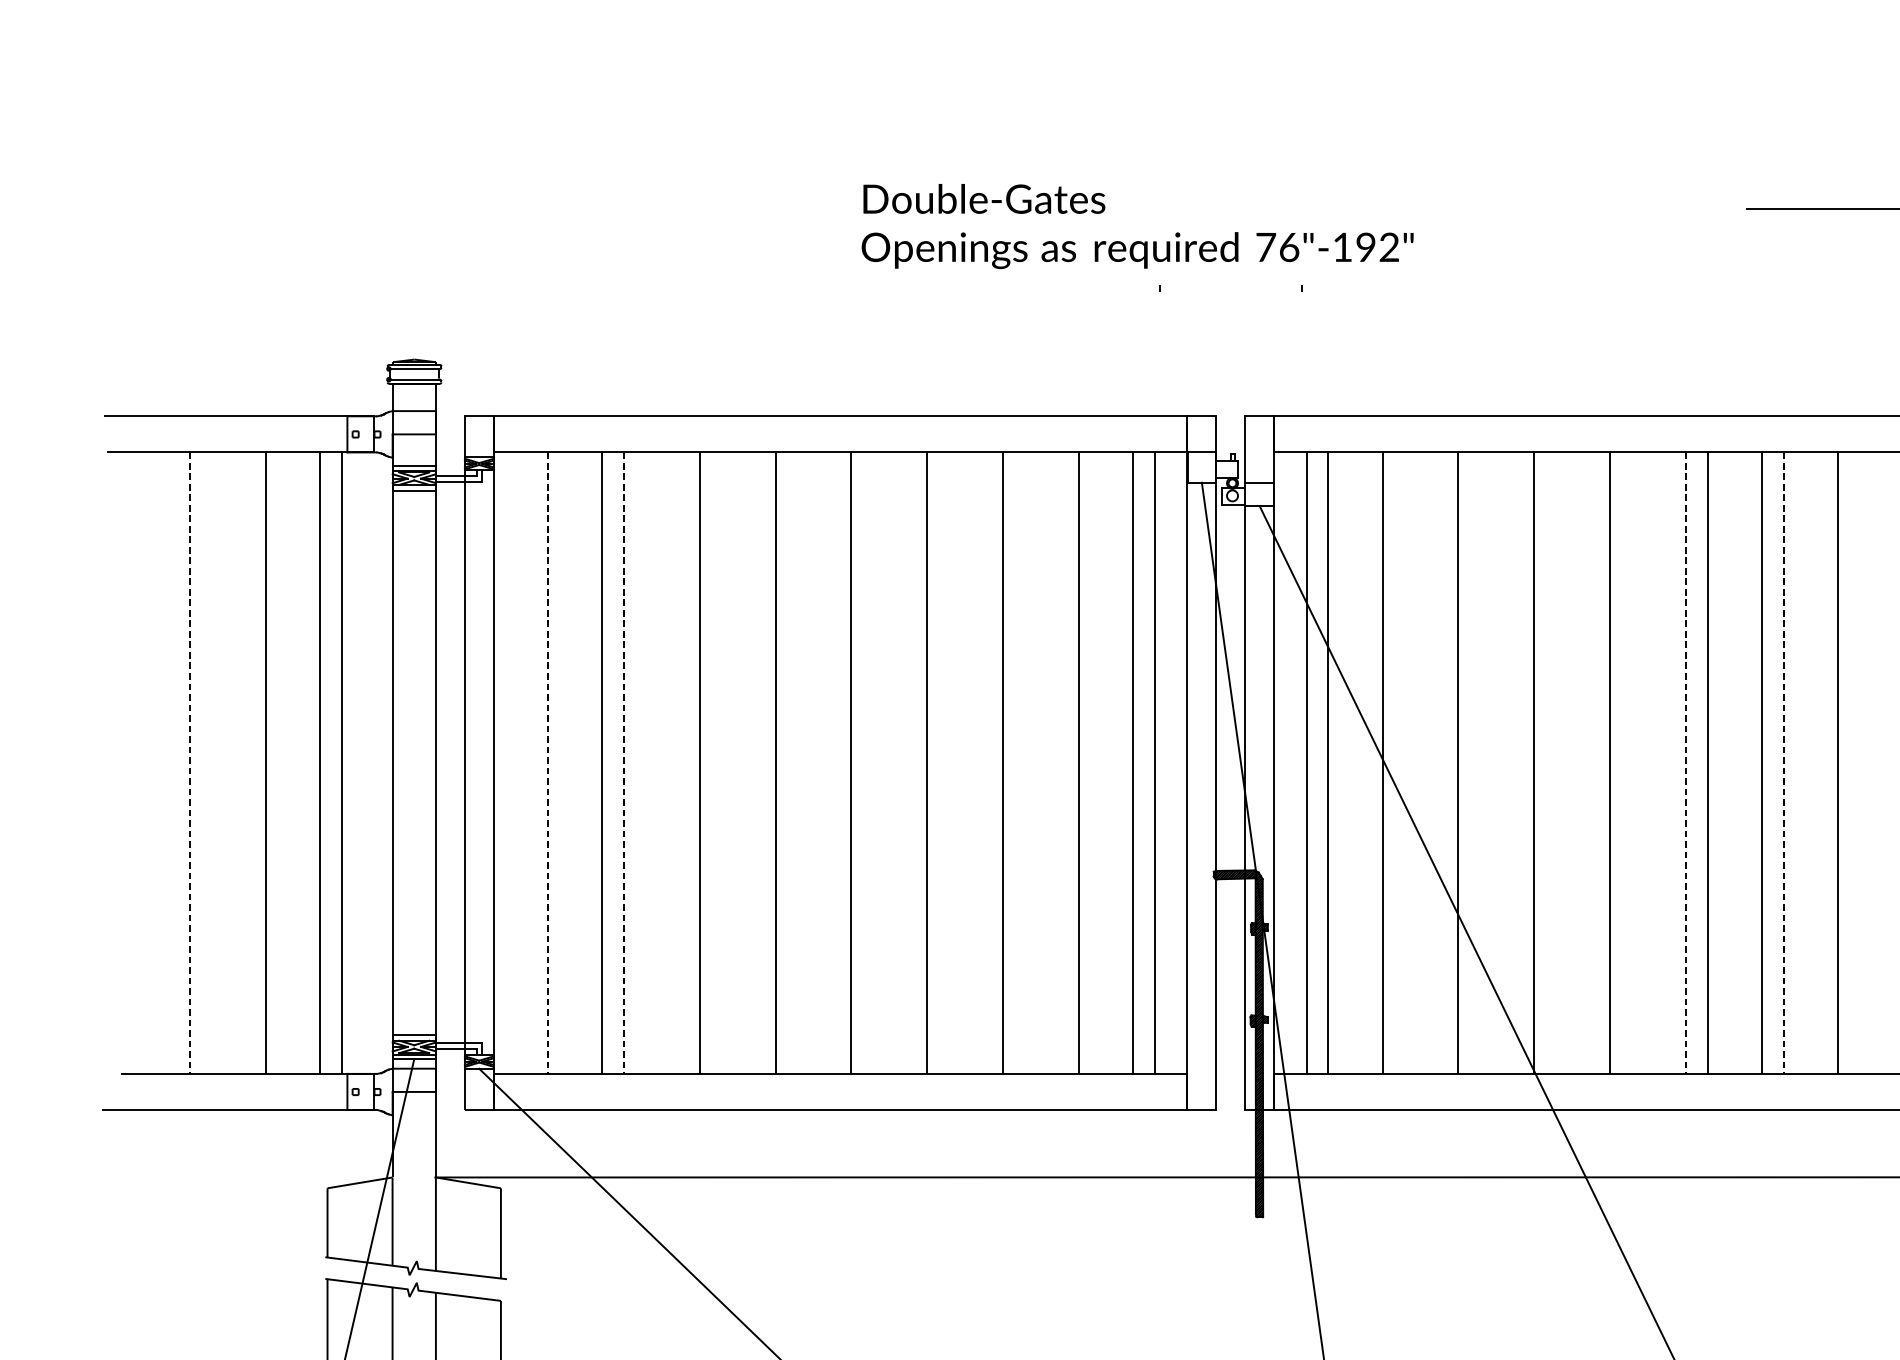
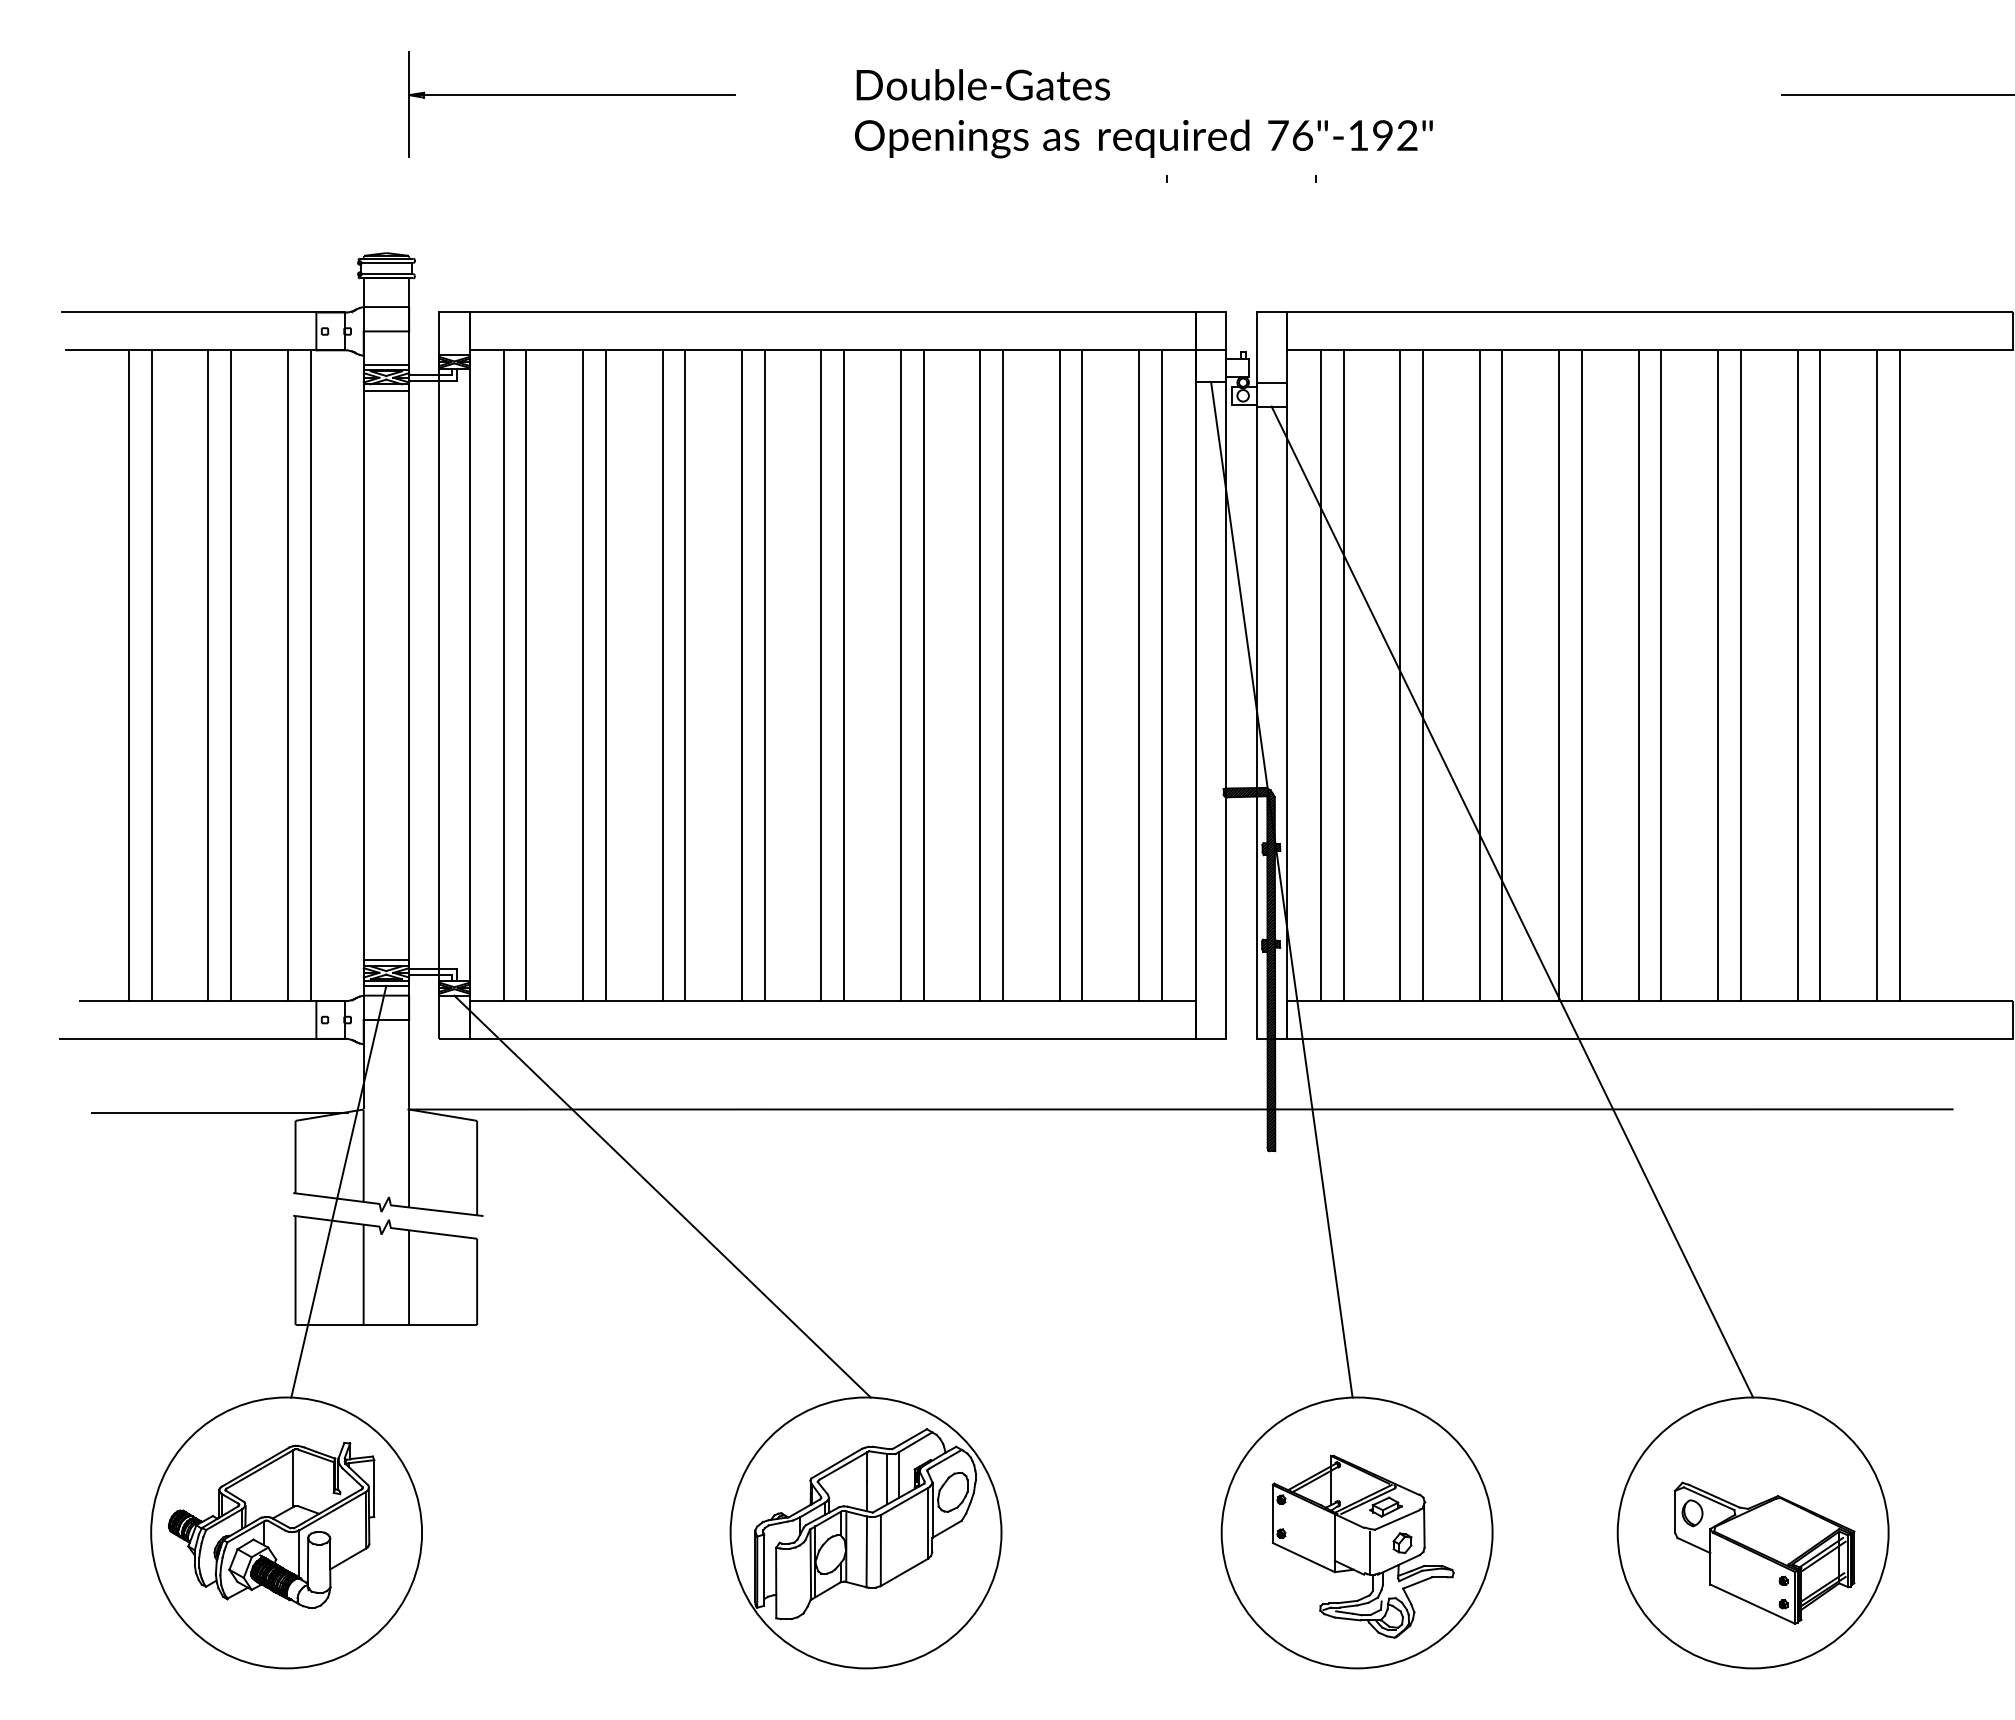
part: (591, 209) -> (571, 95), added
line: (167, 762) -> (128, 675), added
line: (244, 762) -> (208, 675), added
line: (526, 762) -> (503, 675), added
line: (677, 762) -> (662, 675), added
line: (753, 762) -> (741, 675), added
line: (829, 762) -> (821, 675), added
line: (905, 762) -> (900, 675), added
line: (981, 762) -> (980, 675), added
line: (1057, 762) -> (1059, 675), added
line: (1403, 762) -> (1422, 675), added
line: (1480, 762) -> (1502, 675), added
line: (1555, 762) -> (1581, 675), added
line: (1632, 762) -> (1661, 675), added
line: (1859, 762) -> (1899, 675), added
line: (189, 763) -> (151, 676), dashed -> solid
line: (548, 763) -> (526, 676), dashed -> solid
line: (623, 763) -> (605, 676), dashed -> solid
line: (1686, 763) -> (1718, 676), dashed -> solid
line: (1783, 763) -> (1820, 676), dashed -> solid
line: (254, 1181) -> (219, 1113), added

